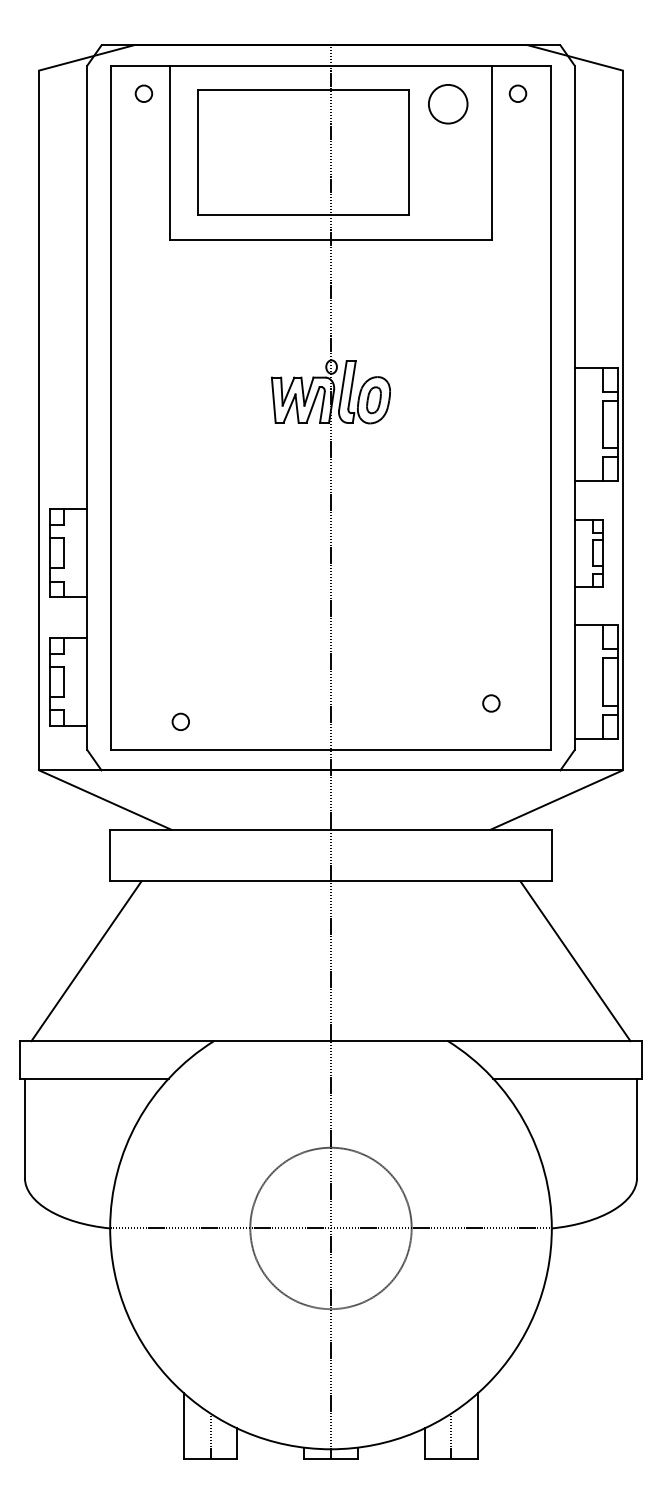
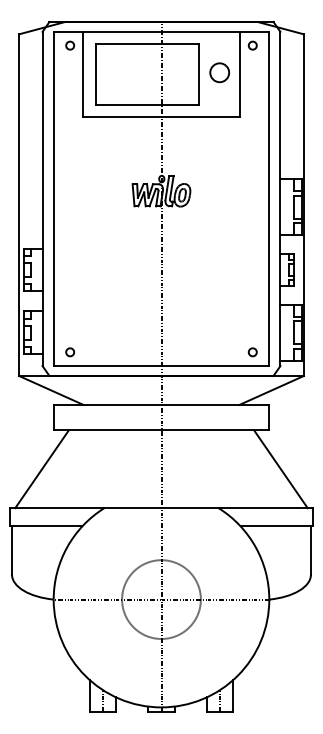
circle: (447, 103) -> (219, 72), moved
circle: (490, 703) -> (252, 352), moved
circle: (181, 722) -> (70, 352), moved

